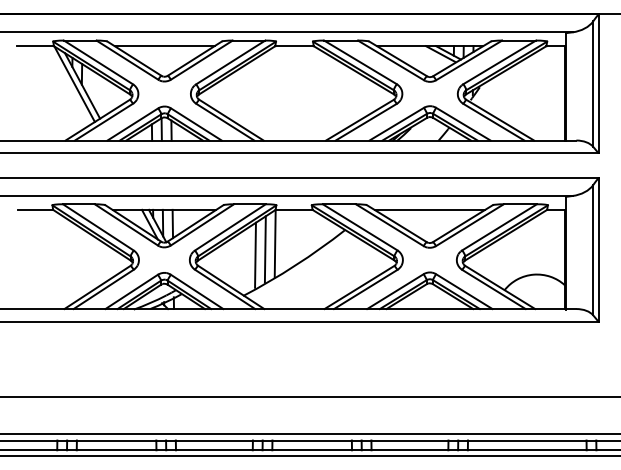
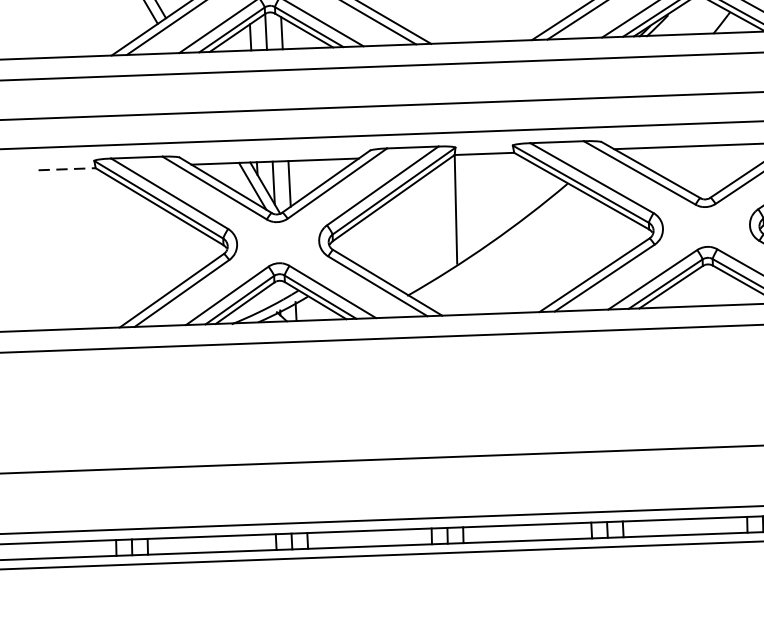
line: (35, 209) -> (67, 168), solid -> dashed
line: (264, 249) -> (439, 219), removed
line: (255, 254) -> (424, 228), removed

